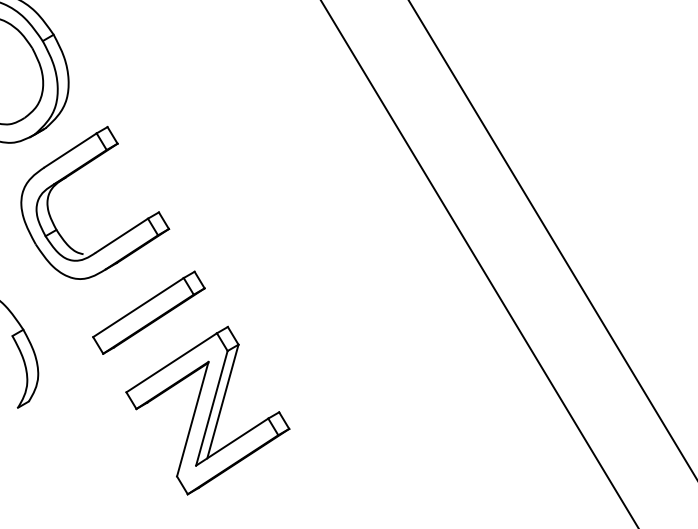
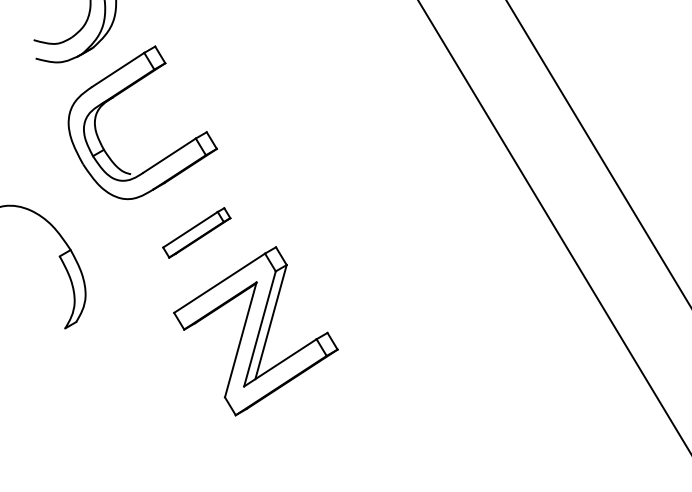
part: (148, 312) -> (196, 232), size x0.6

